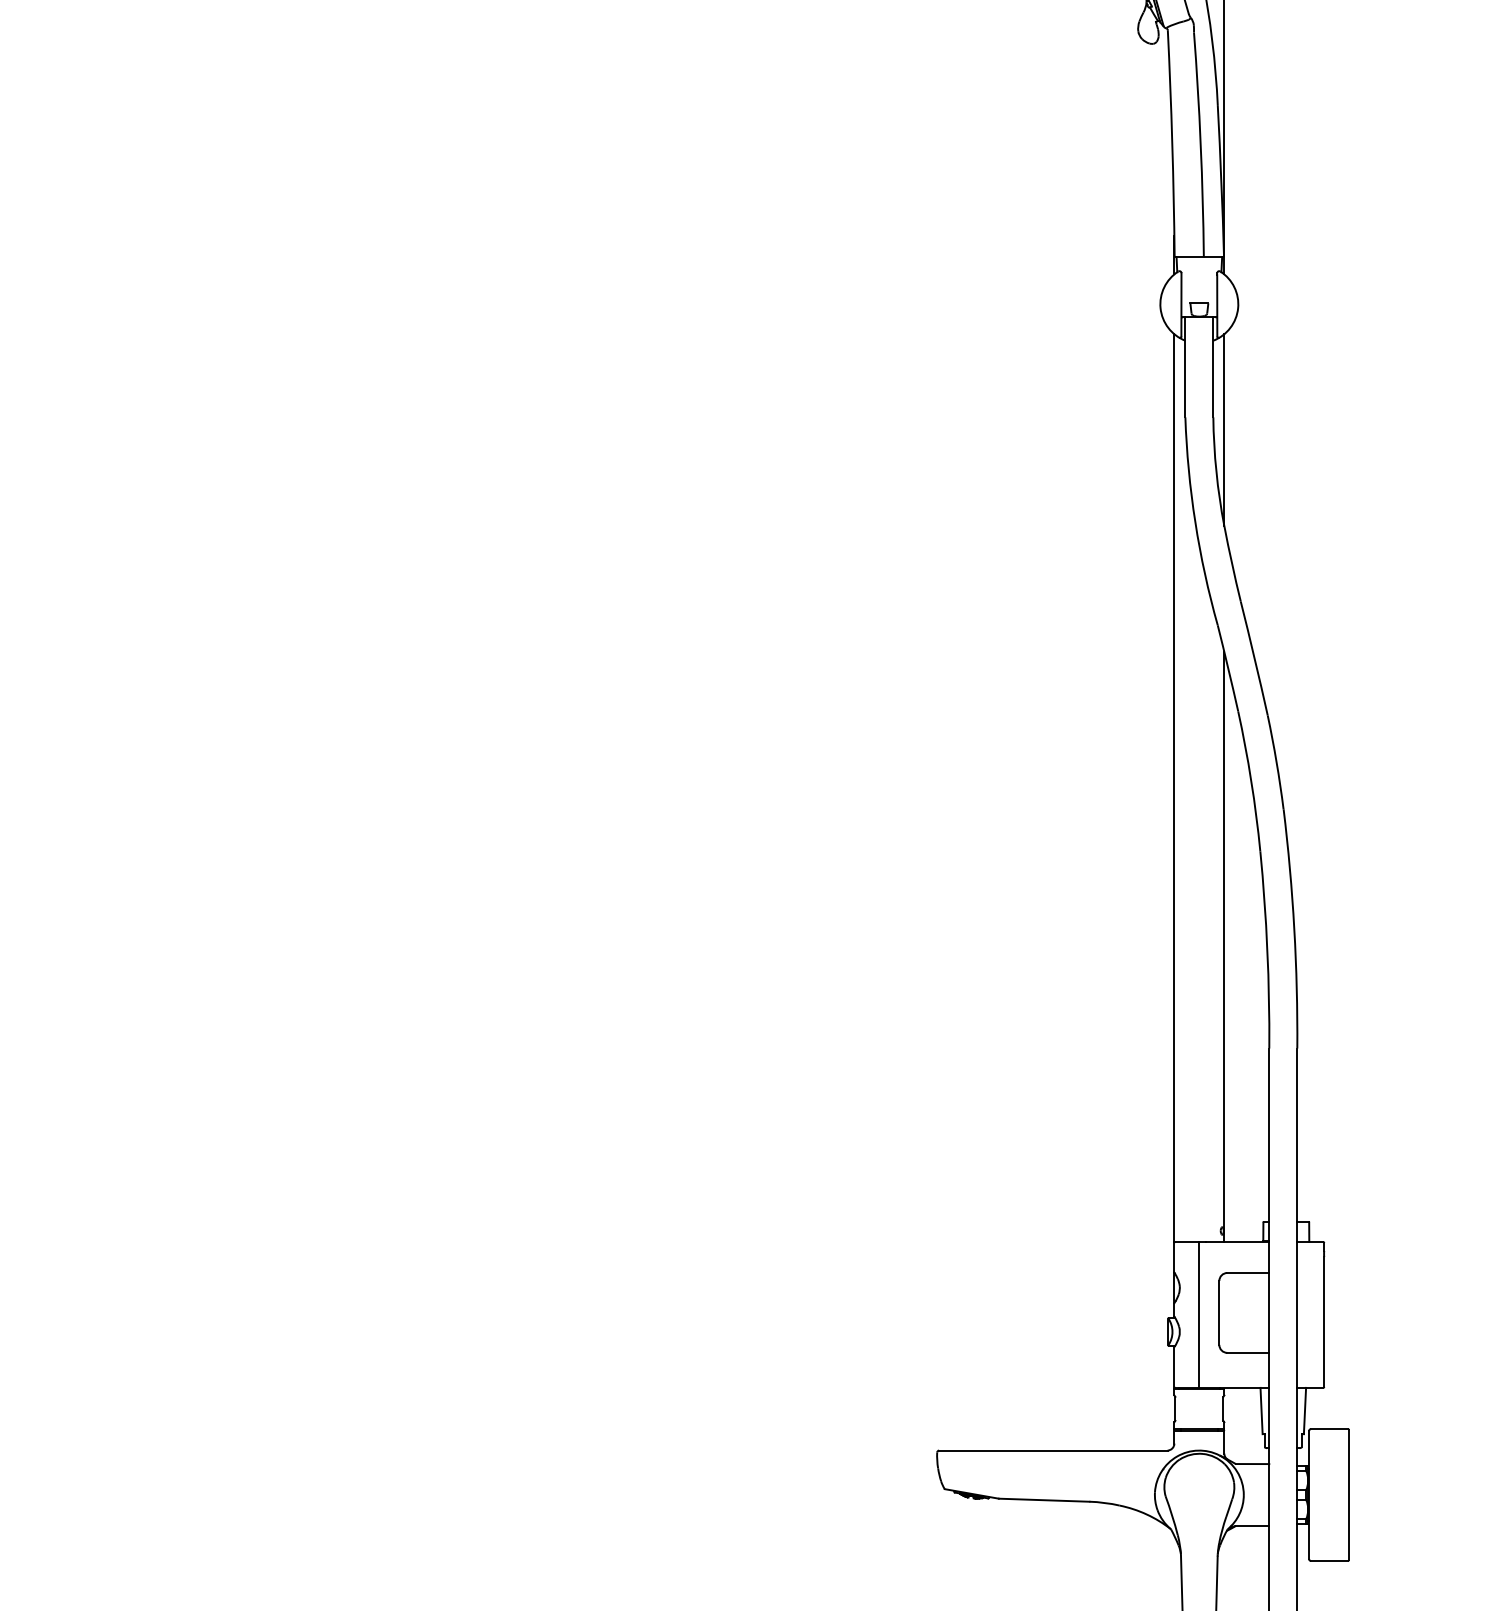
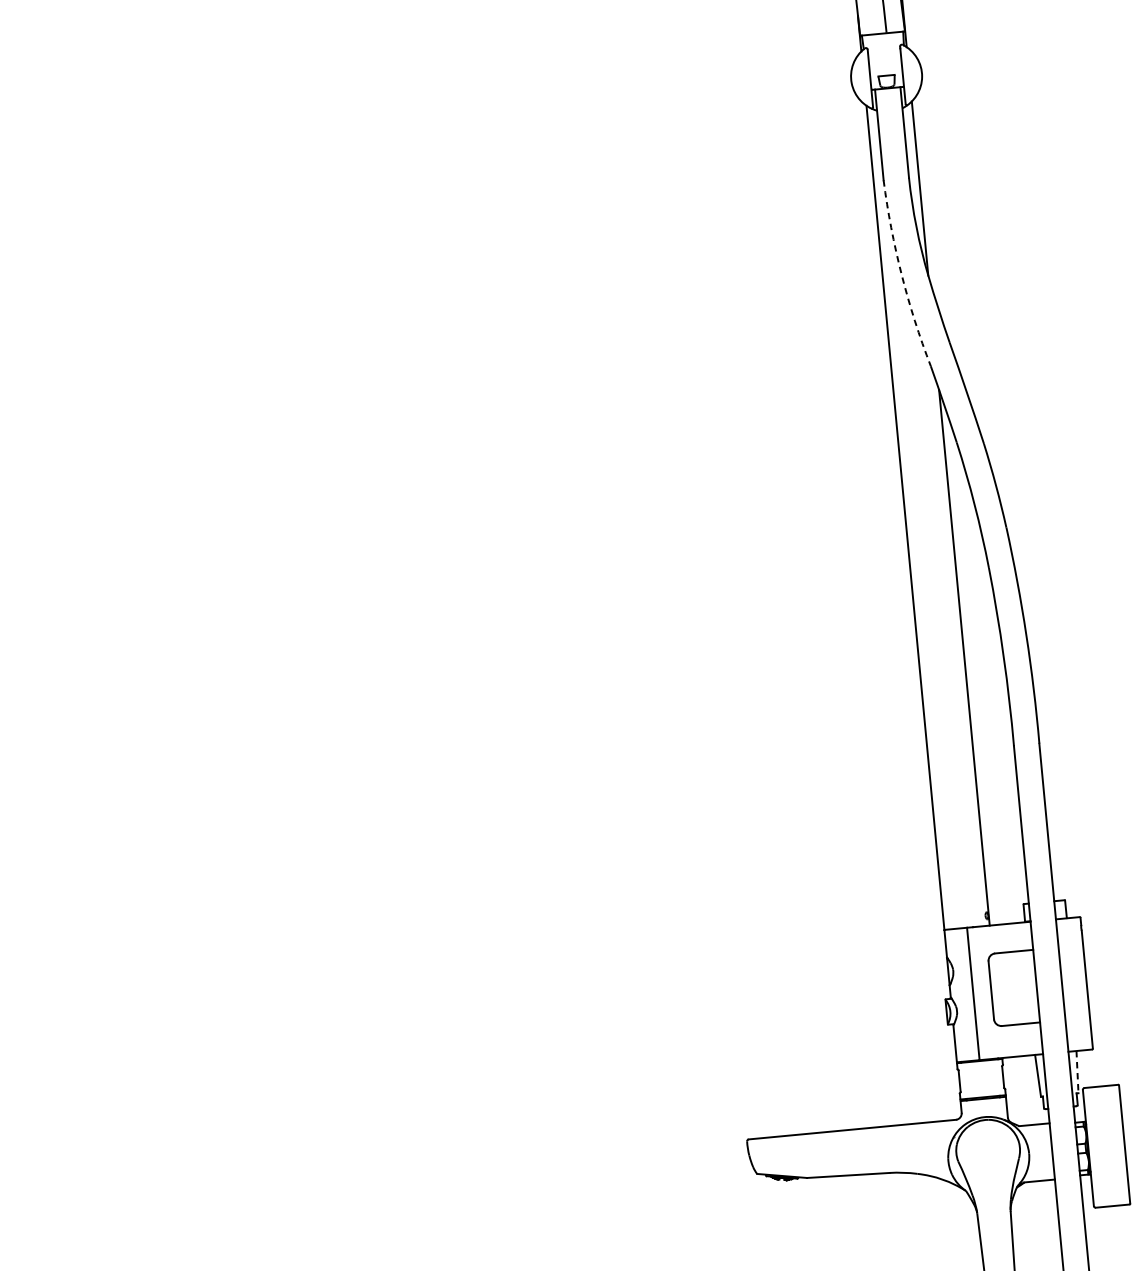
arc: (1195, 522) -> (901, 274), solid -> dashed
line: (1304, 1411) -> (1077, 1072), solid -> dashed

